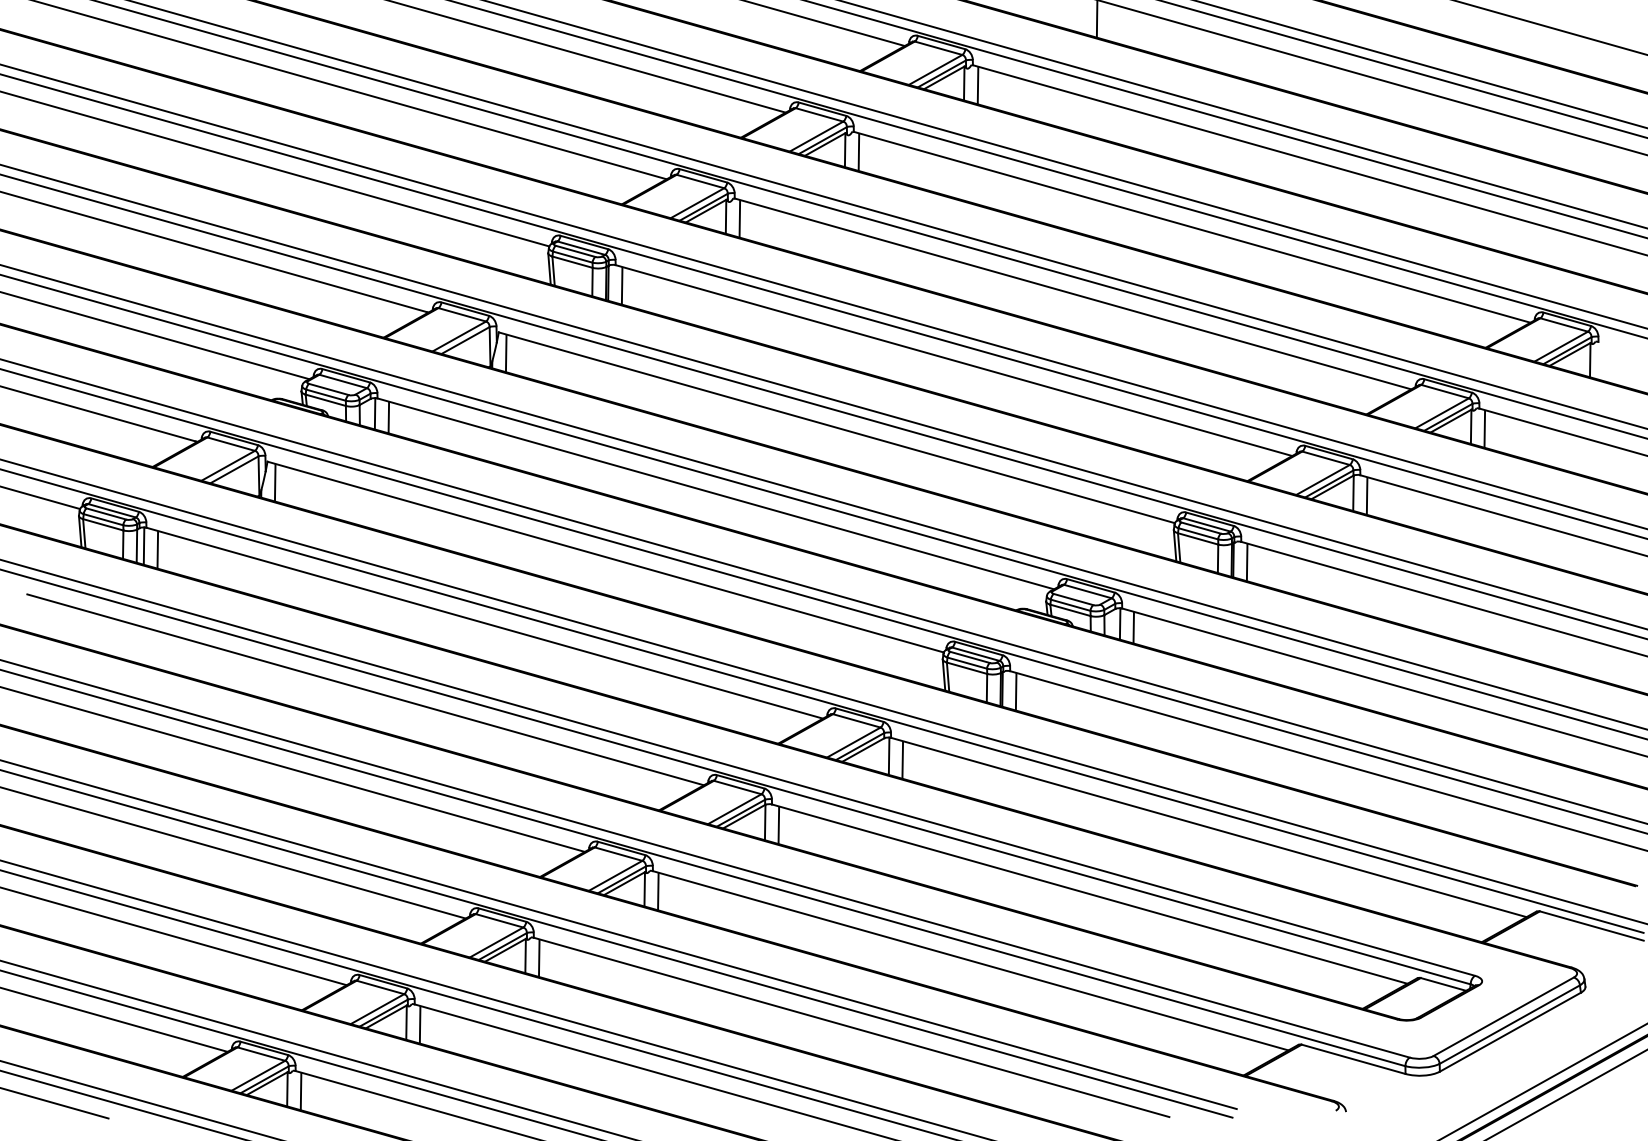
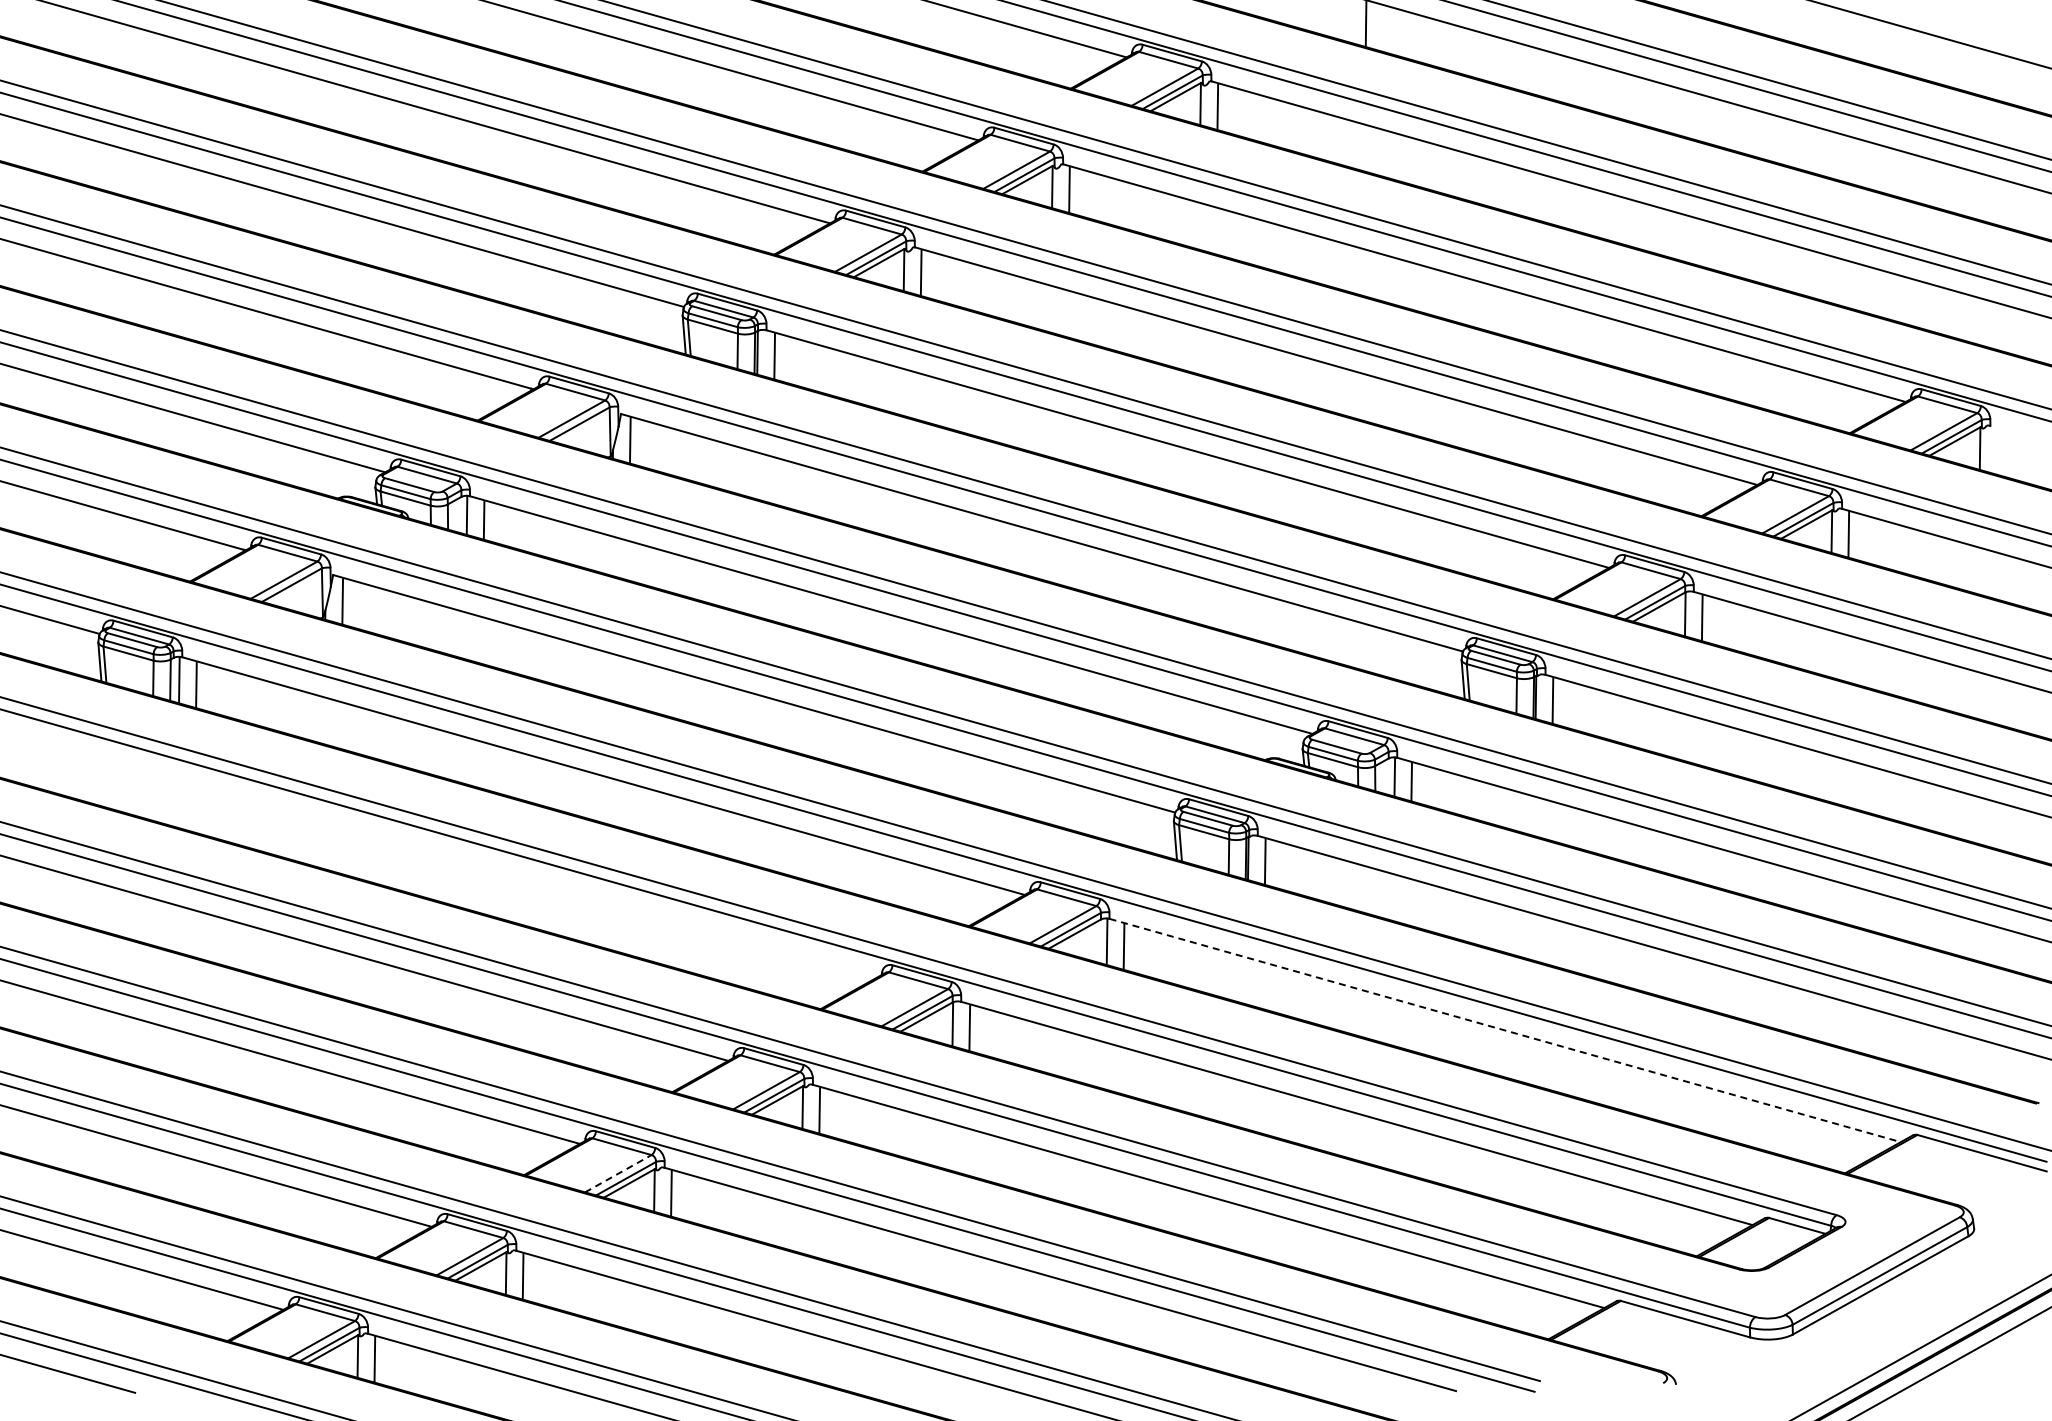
line: (365, 689) -> (455, 858), removed
line: (1209, 827) -> (1505, 1030), solid -> dashed
line: (496, 942) -> (618, 1173), solid -> dashed

